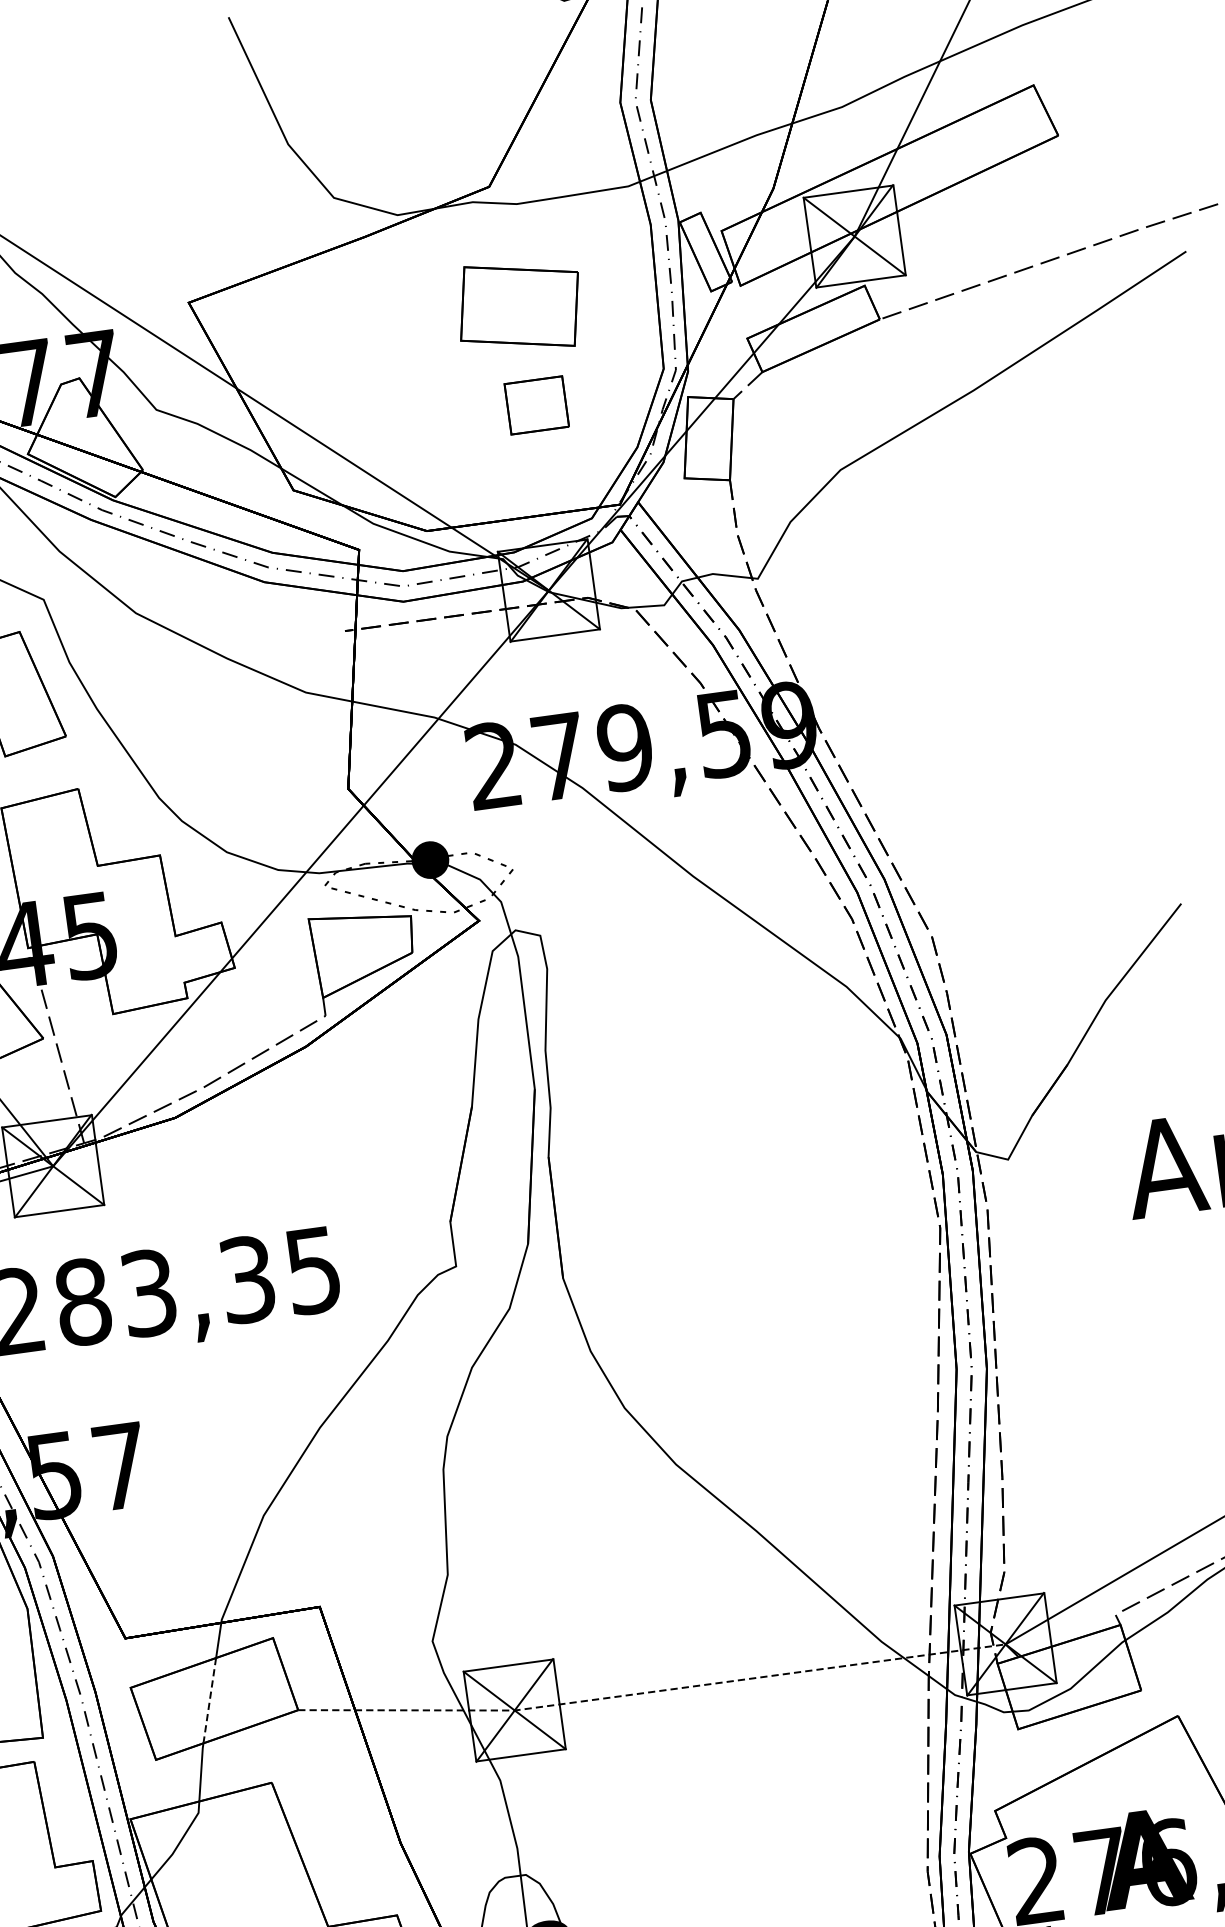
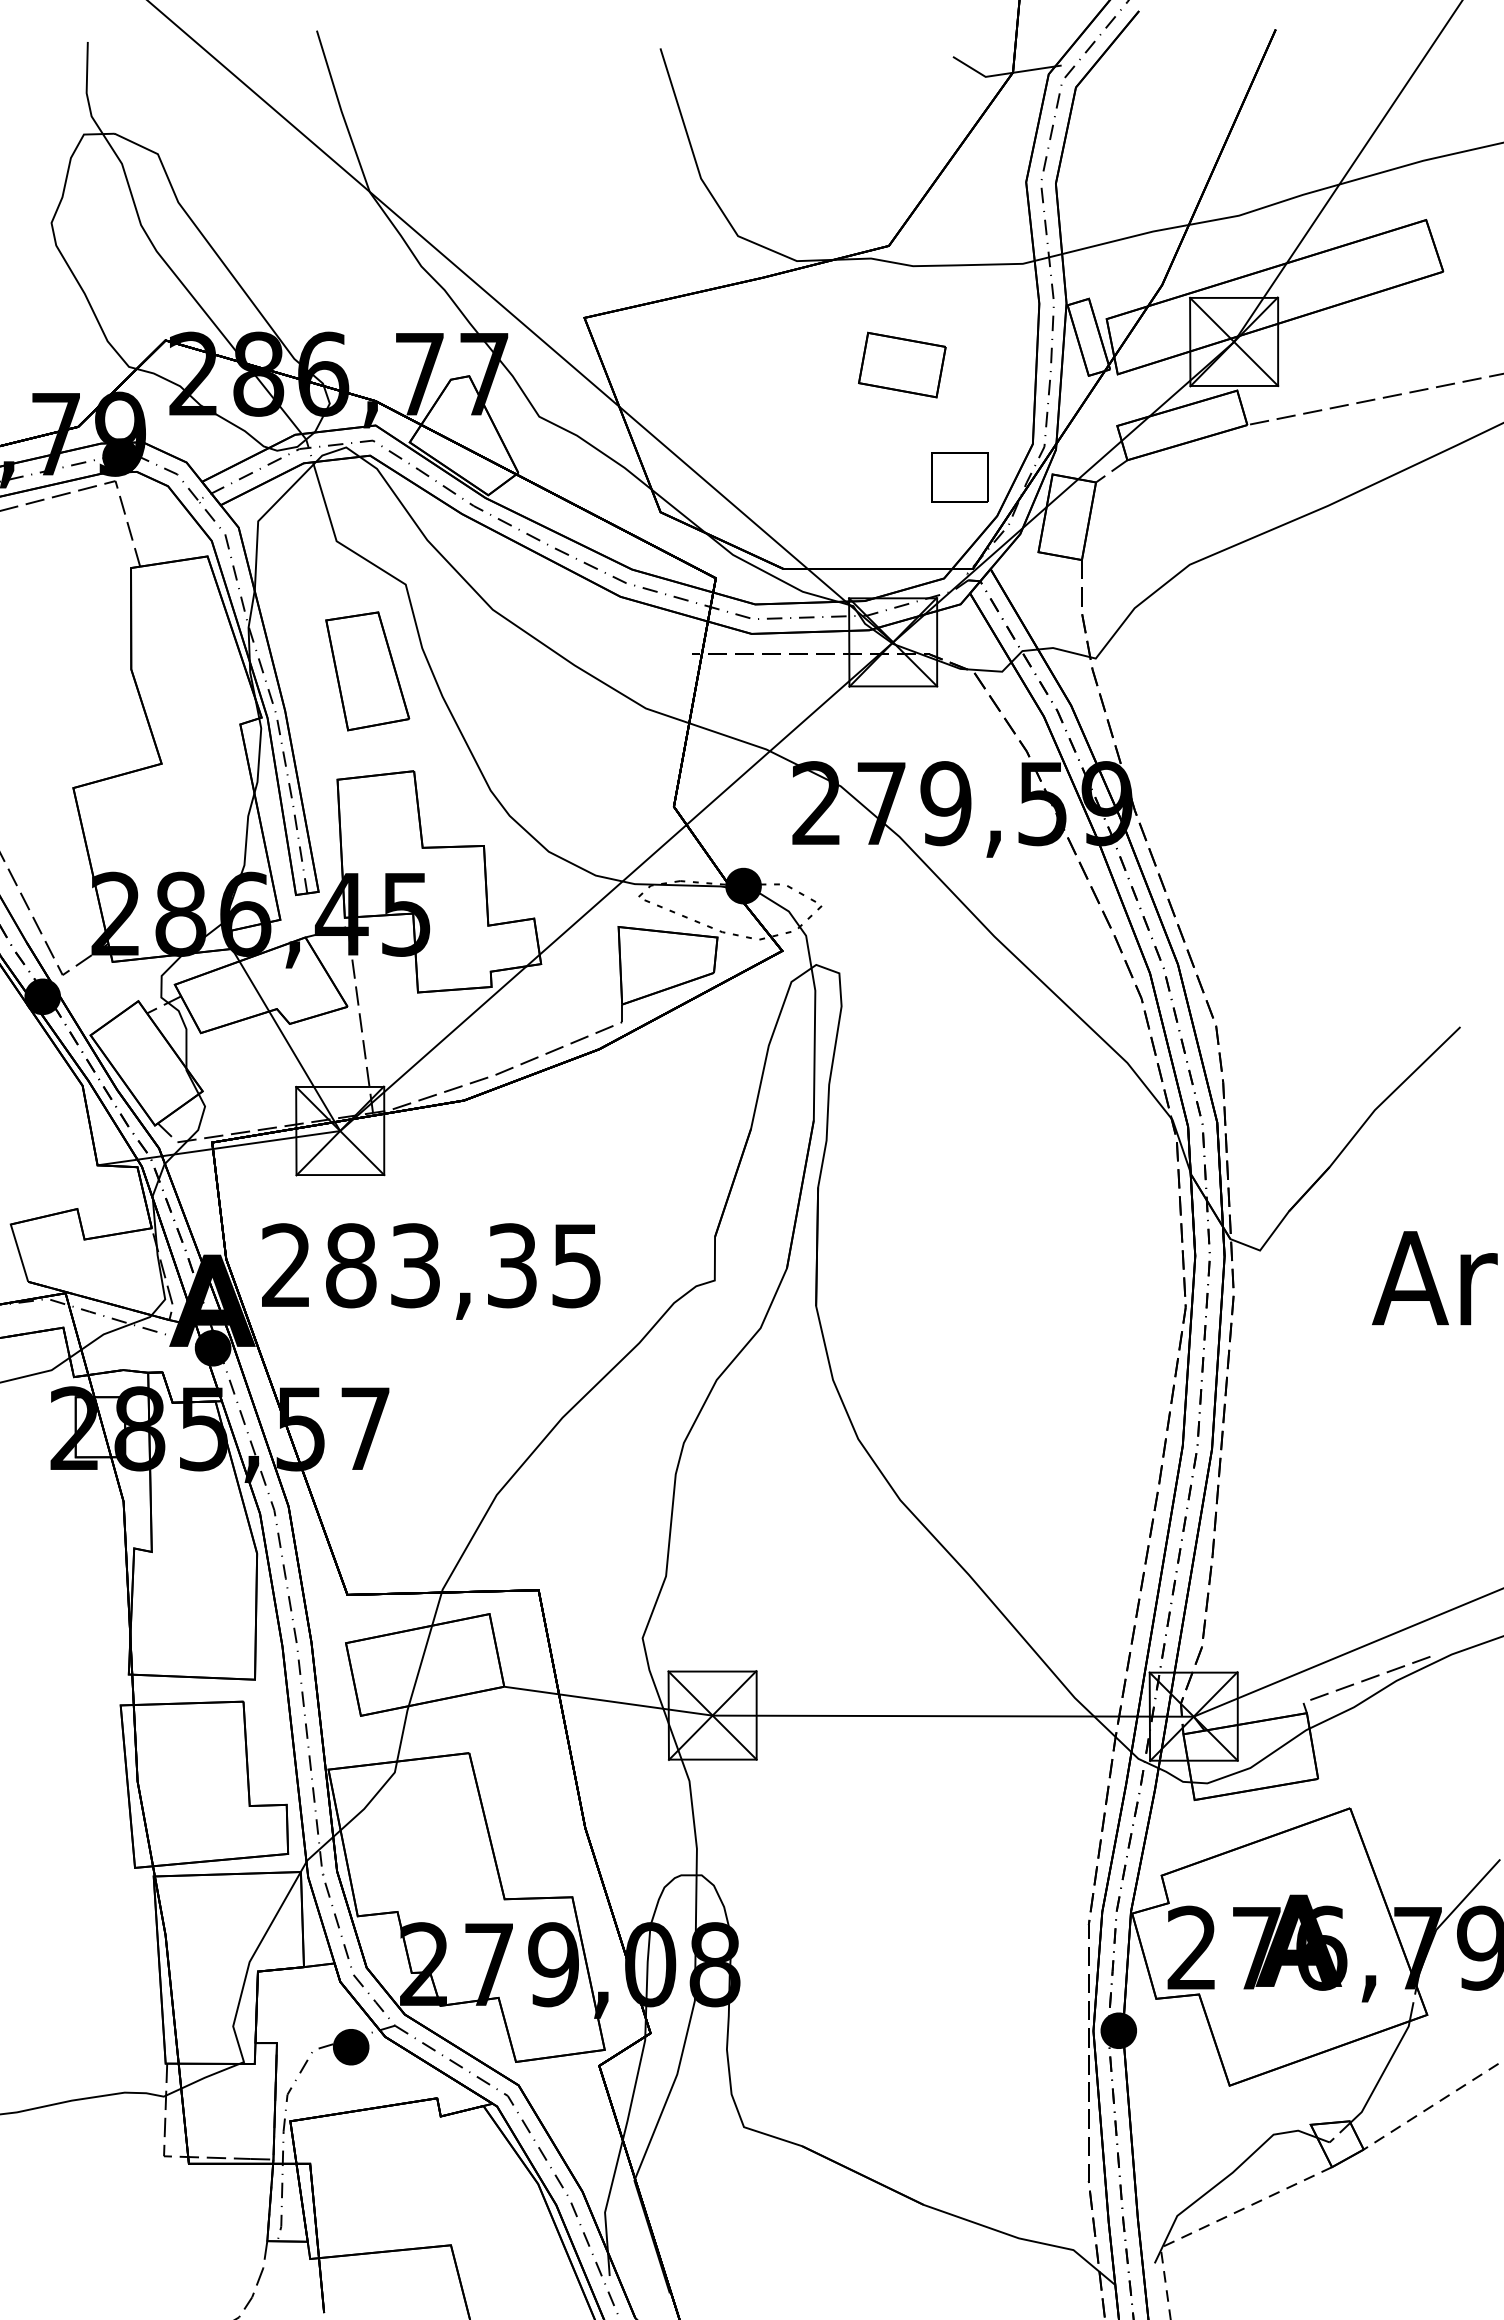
part: (519, 305) -> (902, 364), size x0.71
part: (536, 405) -> (959, 477), moved
line: (652, 1691) -> (847, 1715), dashed -> solid
line: (209, 1700) -> (420, 1665), dashed -> solid

